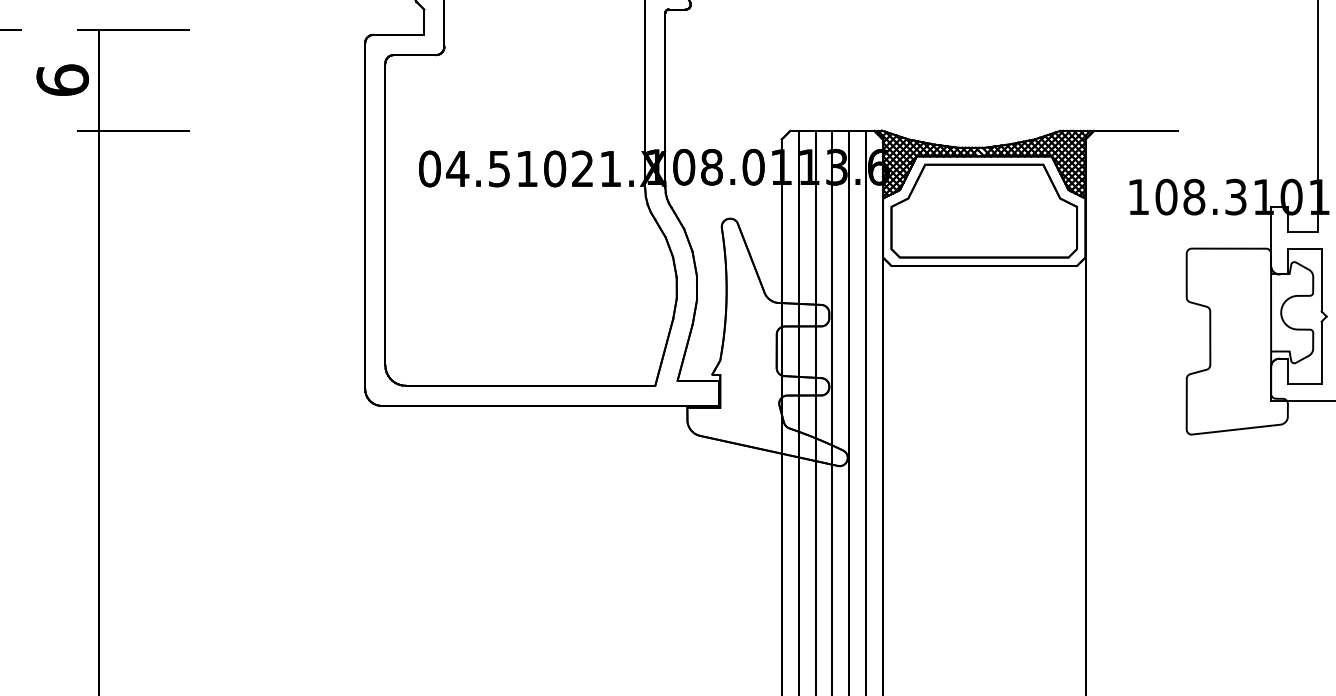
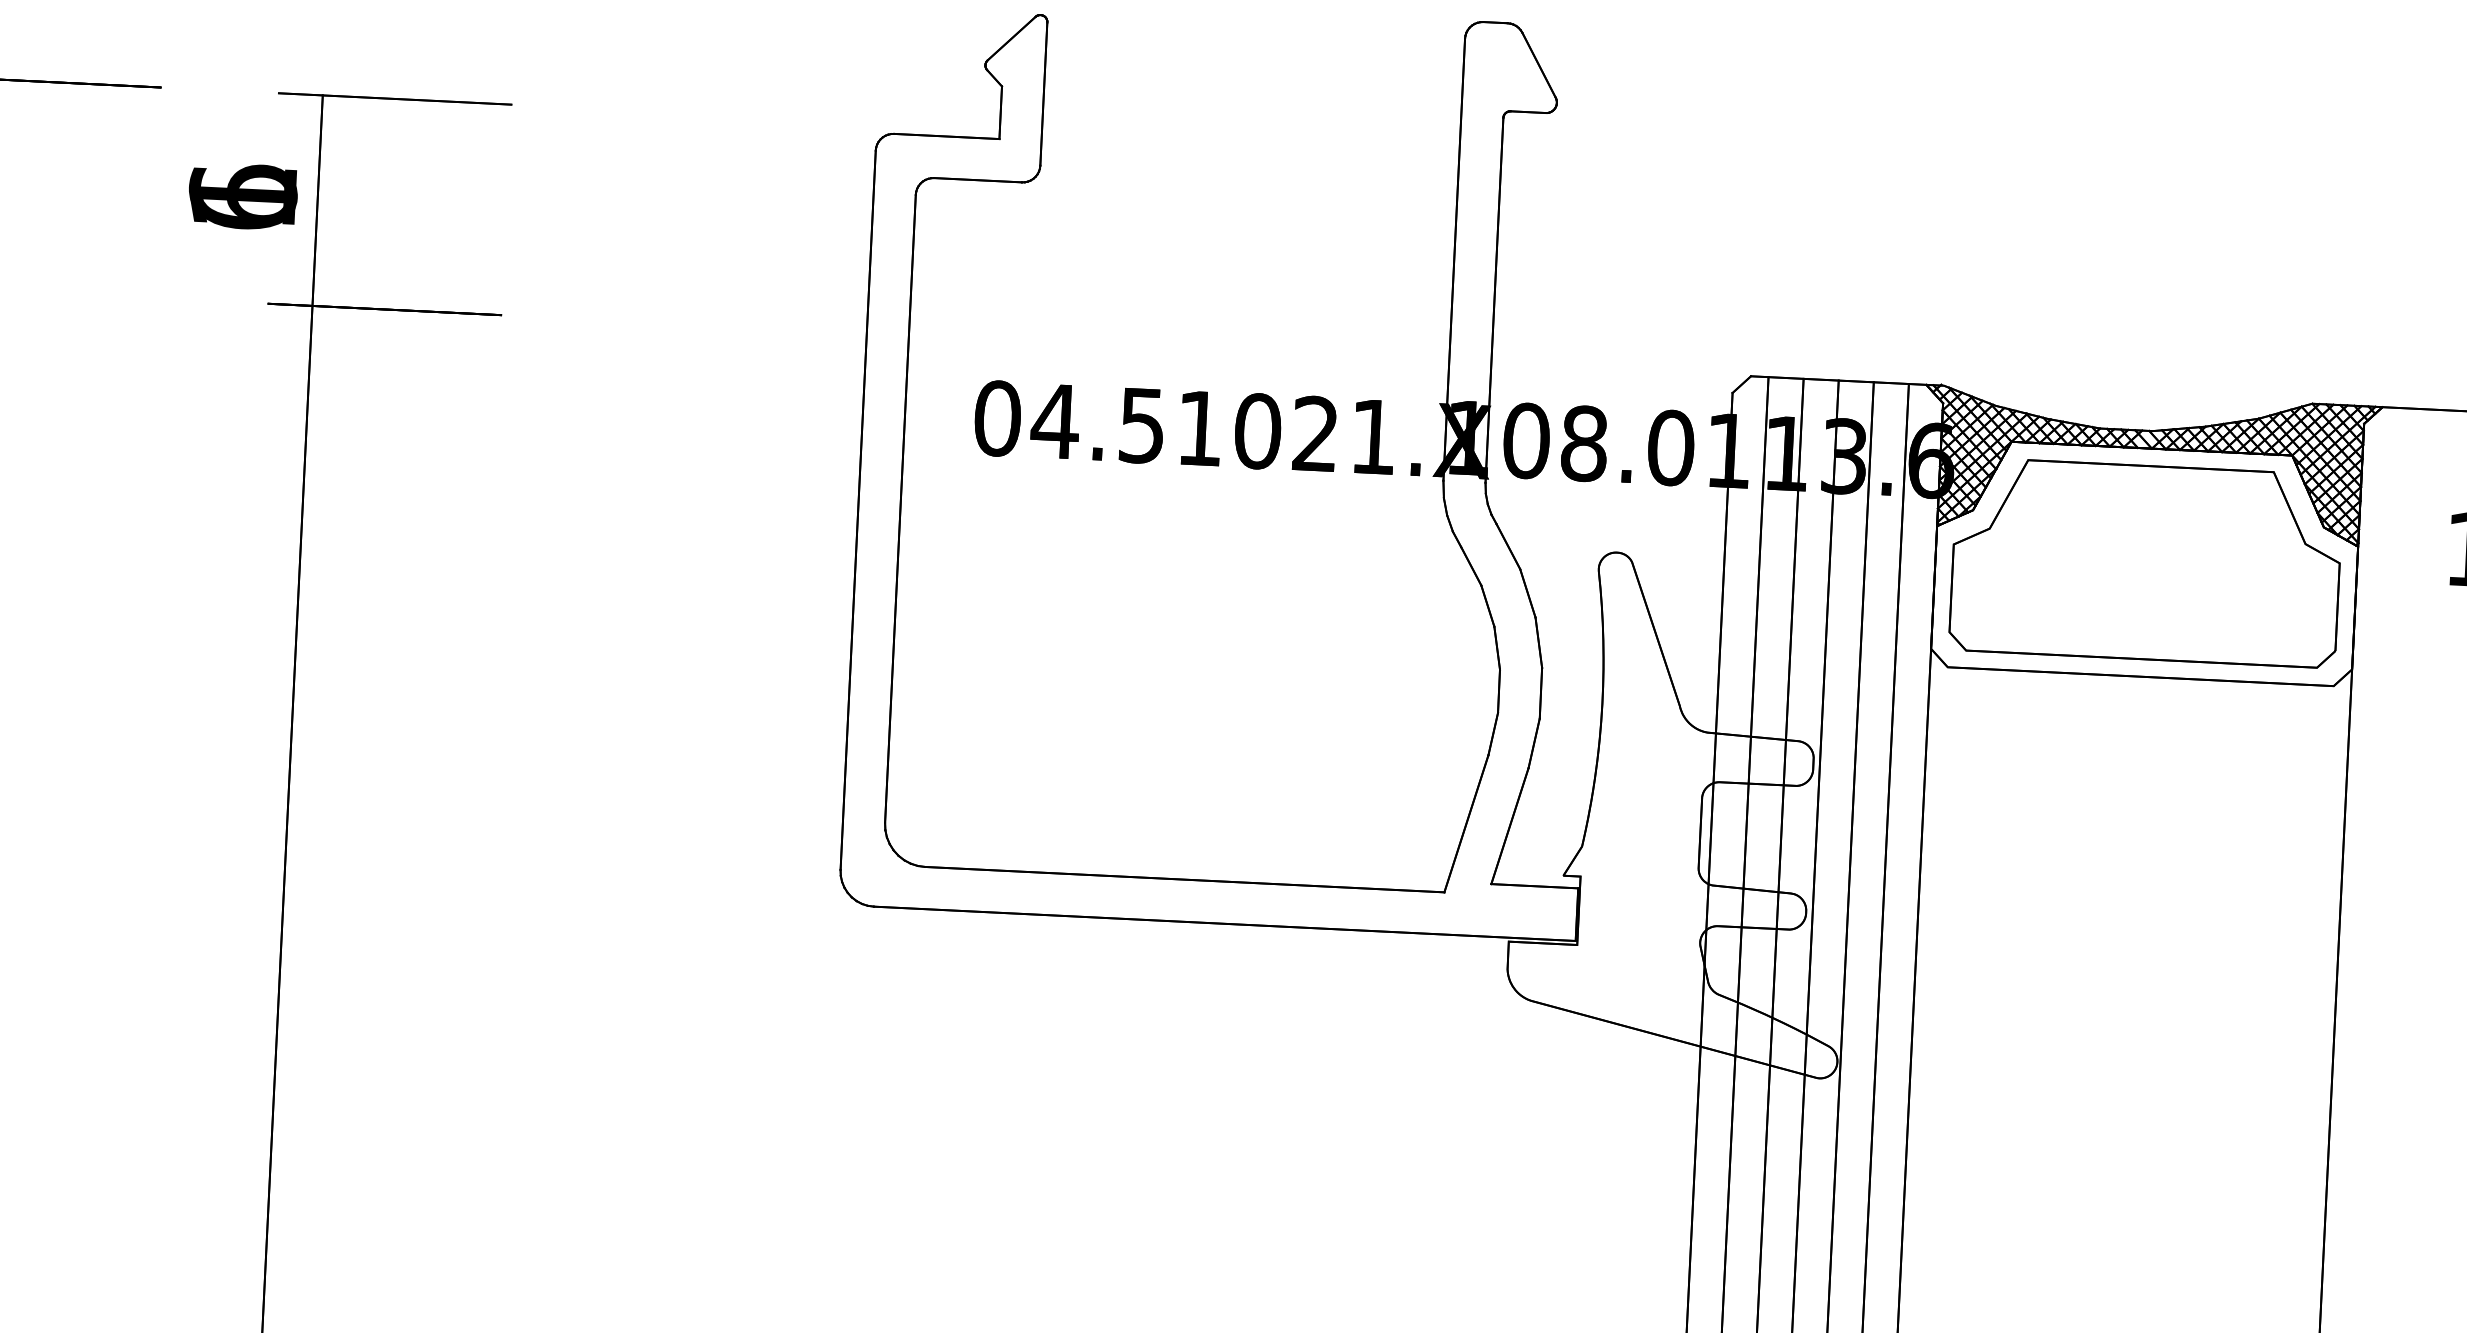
text: (62, 79) -> (242, 195), 6 -> 1

